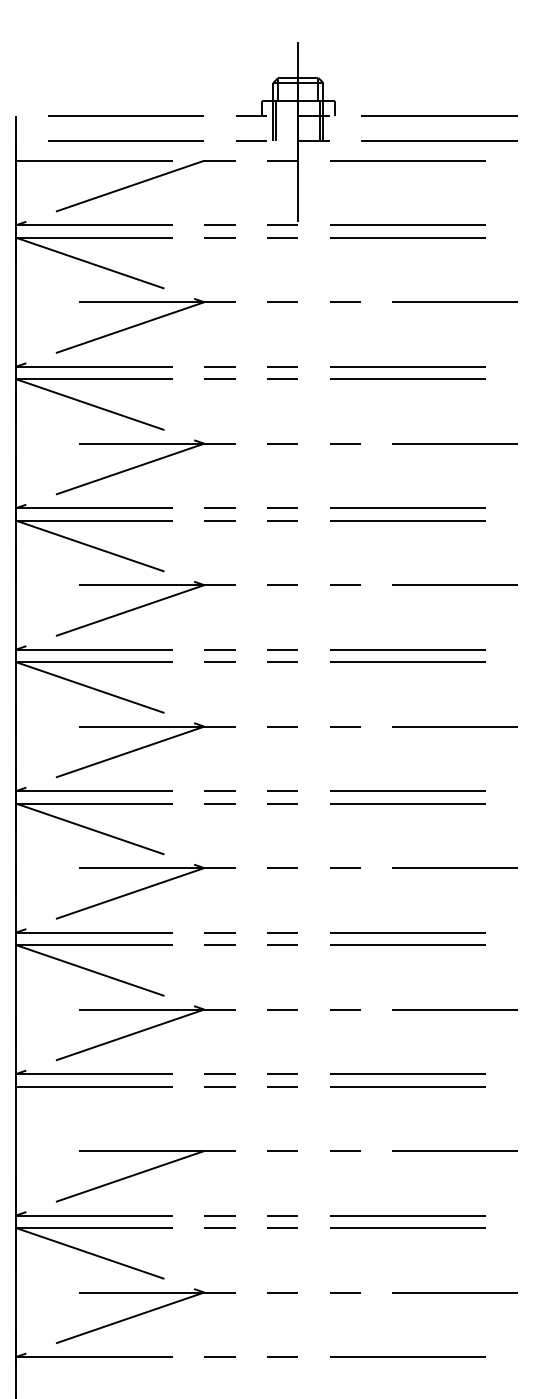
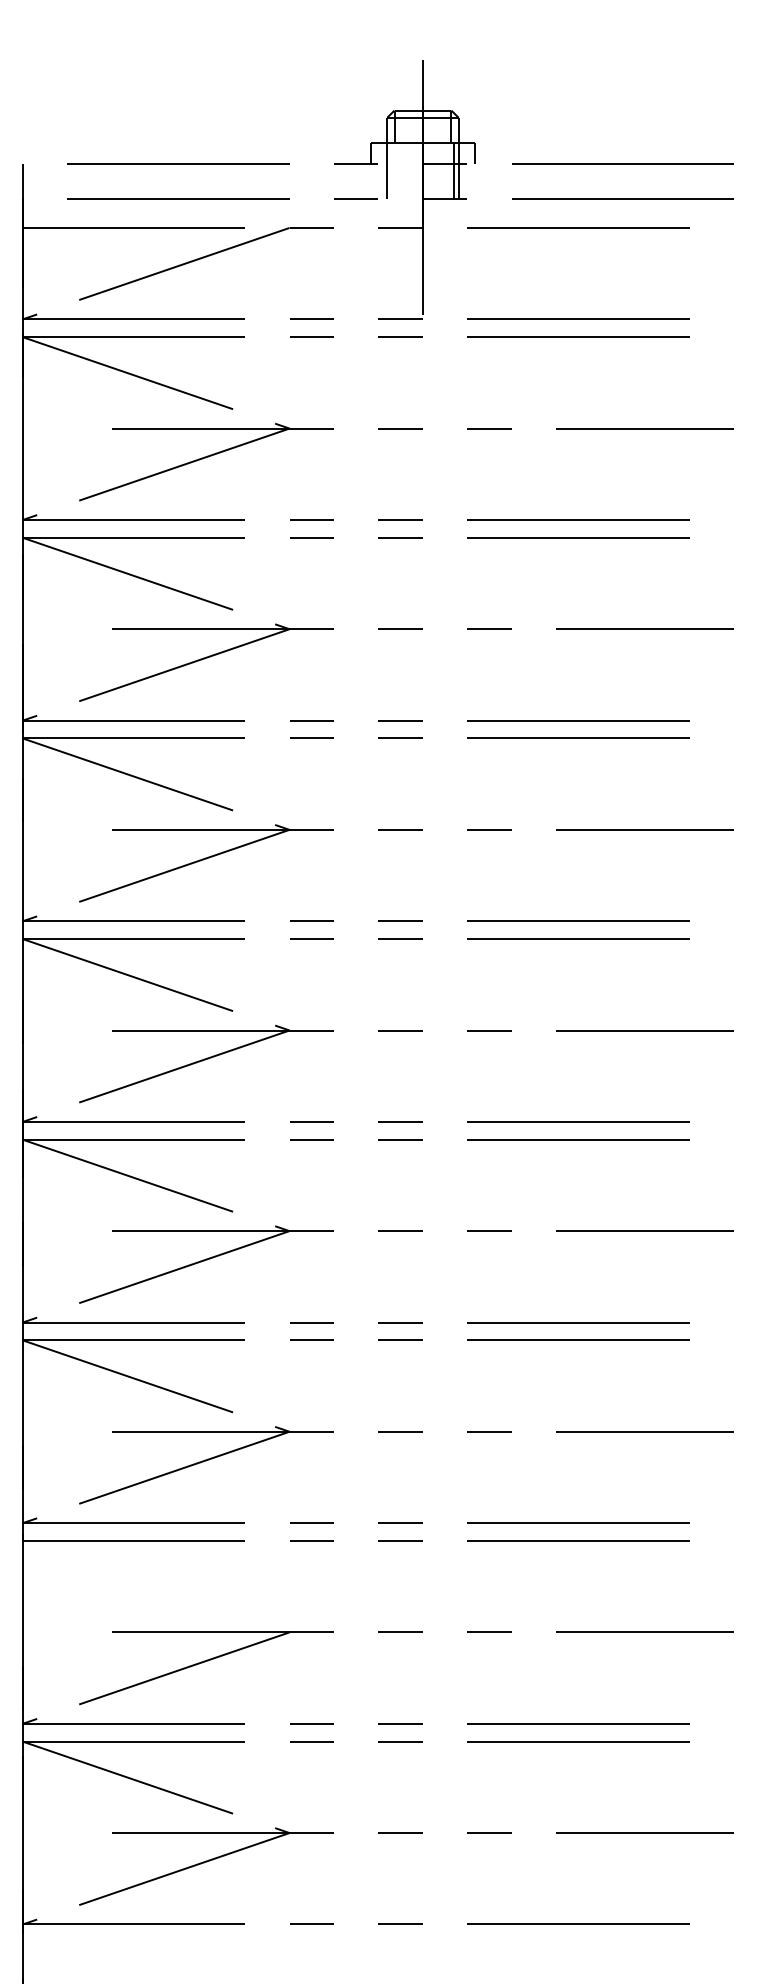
line: (276, 120) -> (391, 170), removed

